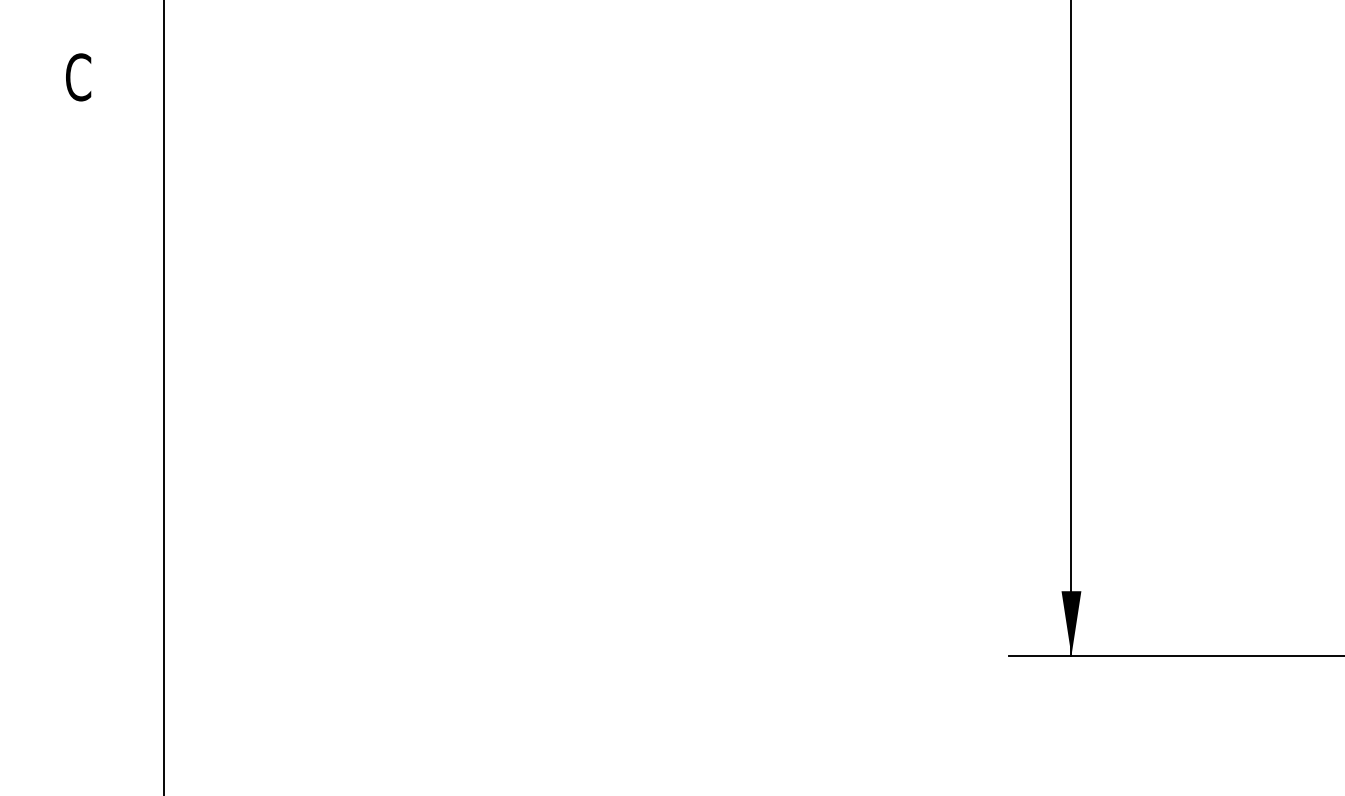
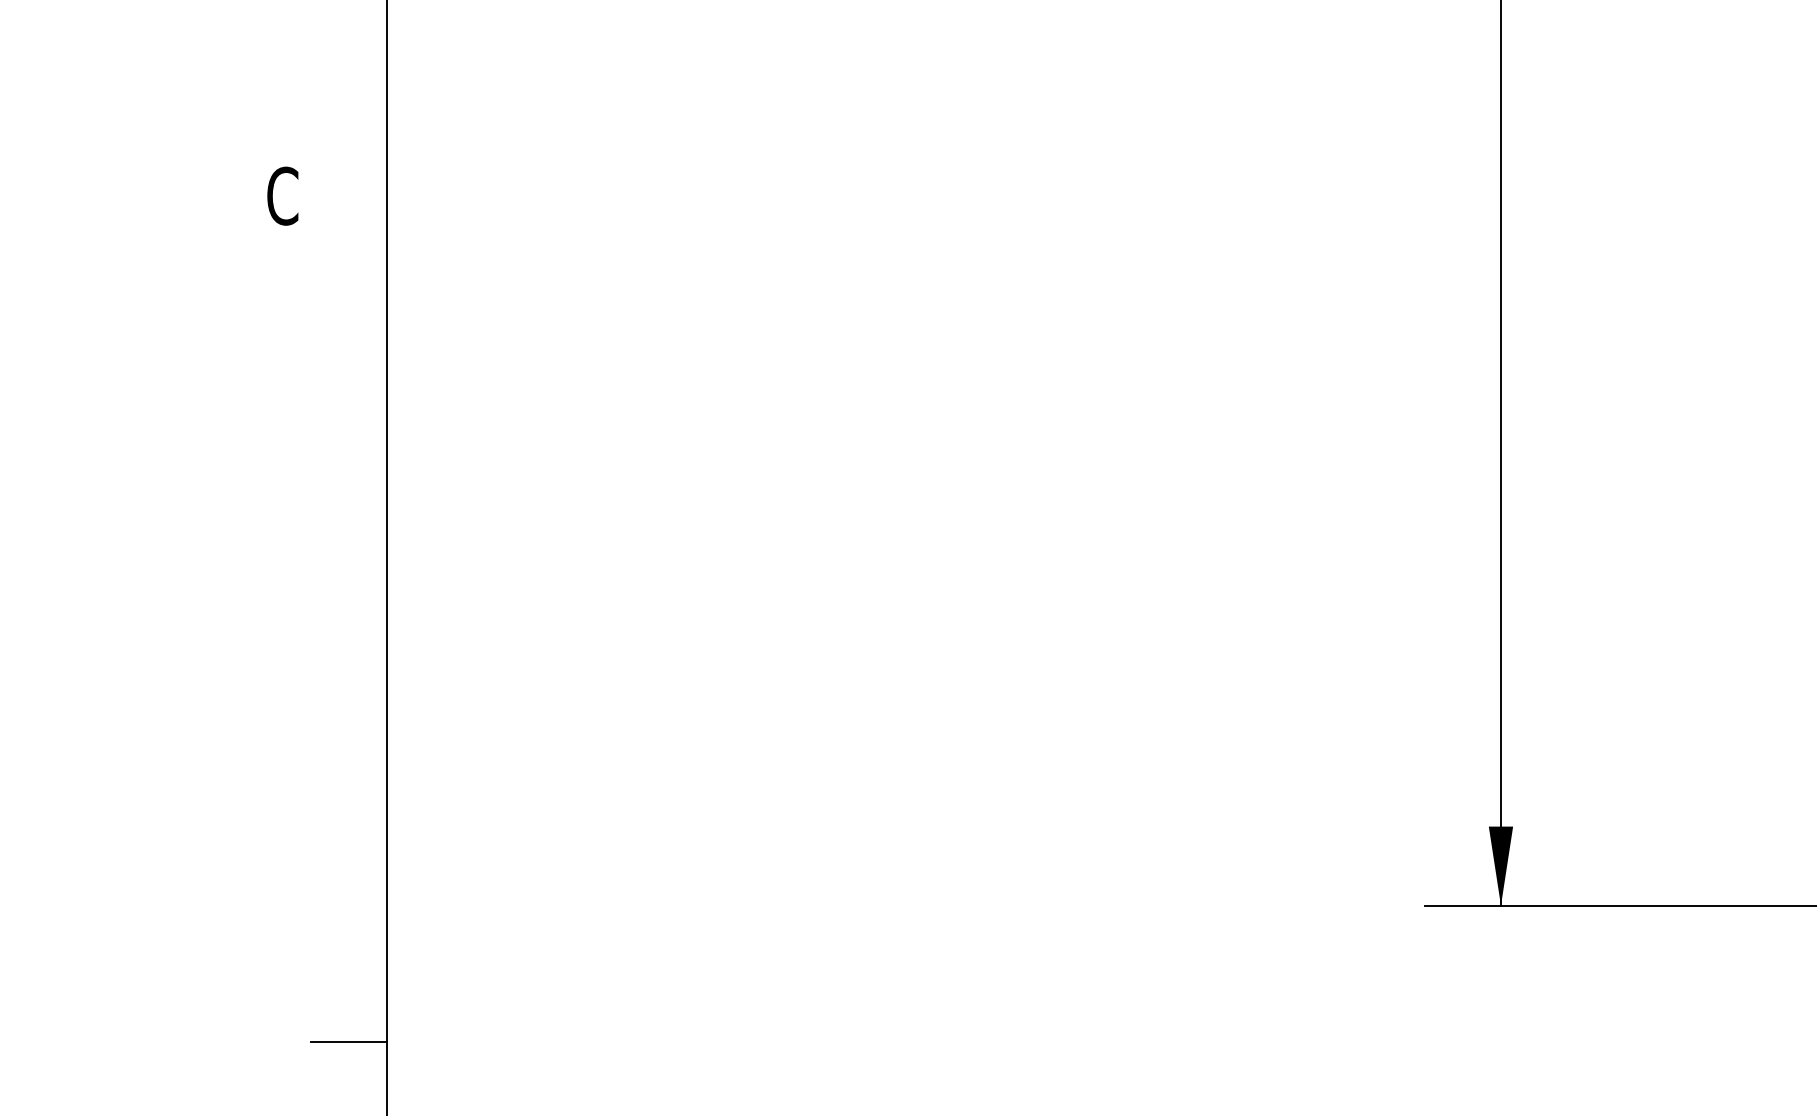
line: (132, 766) -> (349, 1041), added

